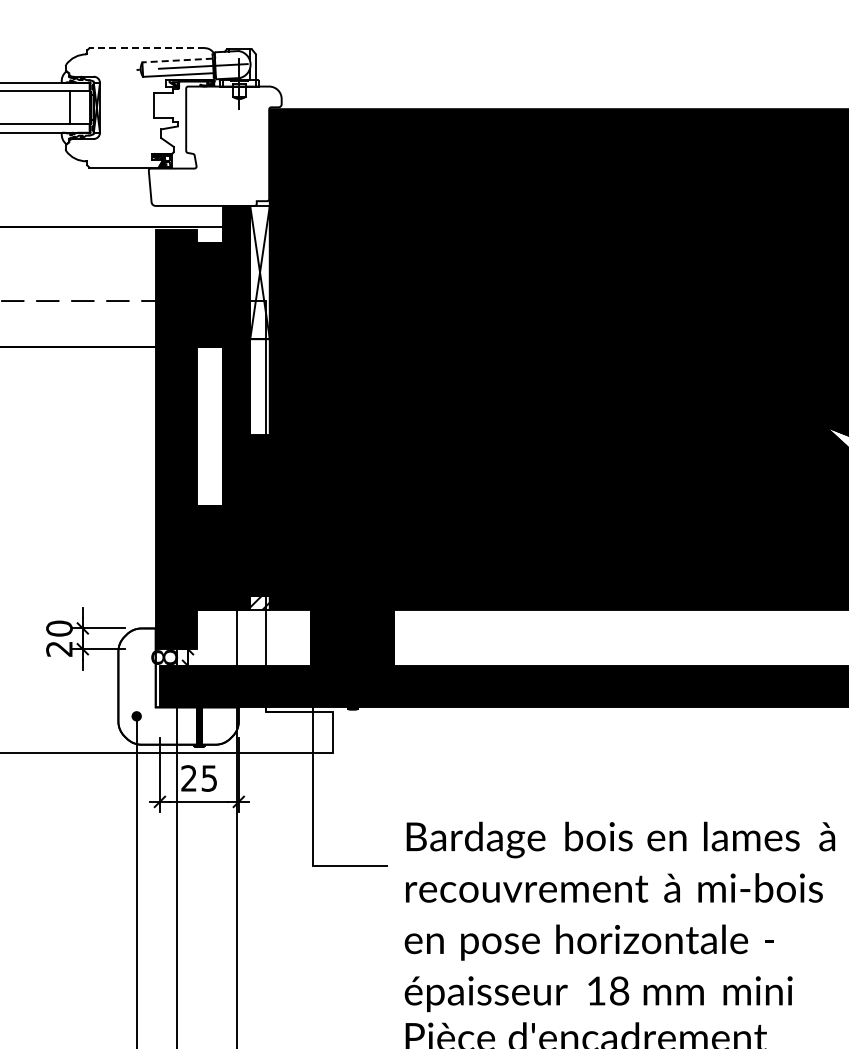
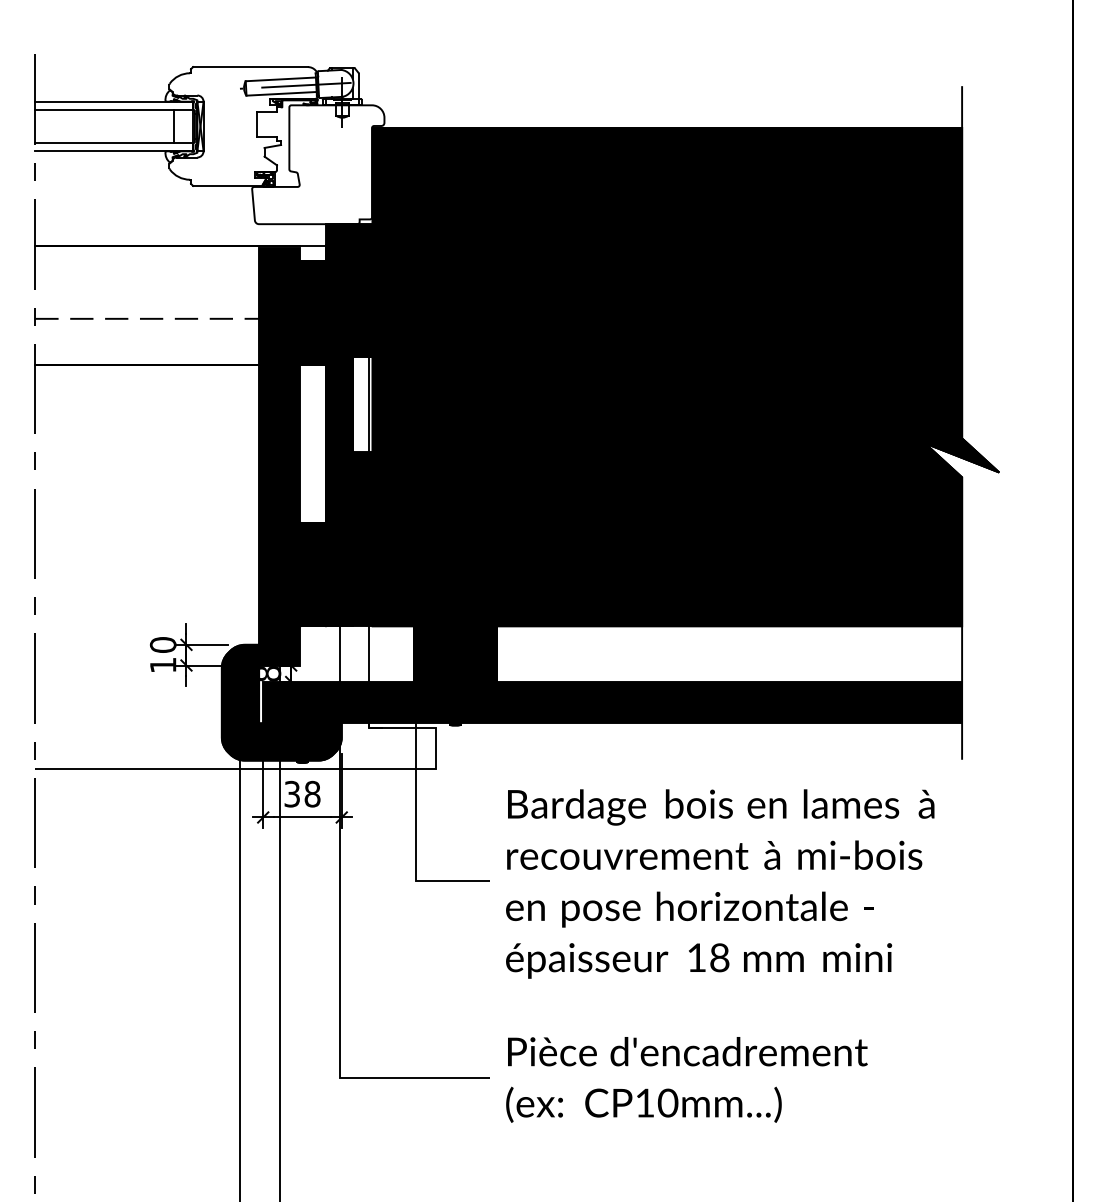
line: (147, 48) -> (250, 67), dashed -> solid
line: (177, 60) -> (280, 79), dashed -> solid
fill: (259, 272) -> (362, 290), added
fill: (259, 603) -> (362, 619), added
text: (58, 649) -> (162, 665), 20 -> 10
fill: (178, 686) -> (281, 702), added
text: (199, 777) -> (302, 793), 25 -> 38
text: (620, 916) -> (720, 883), moved

